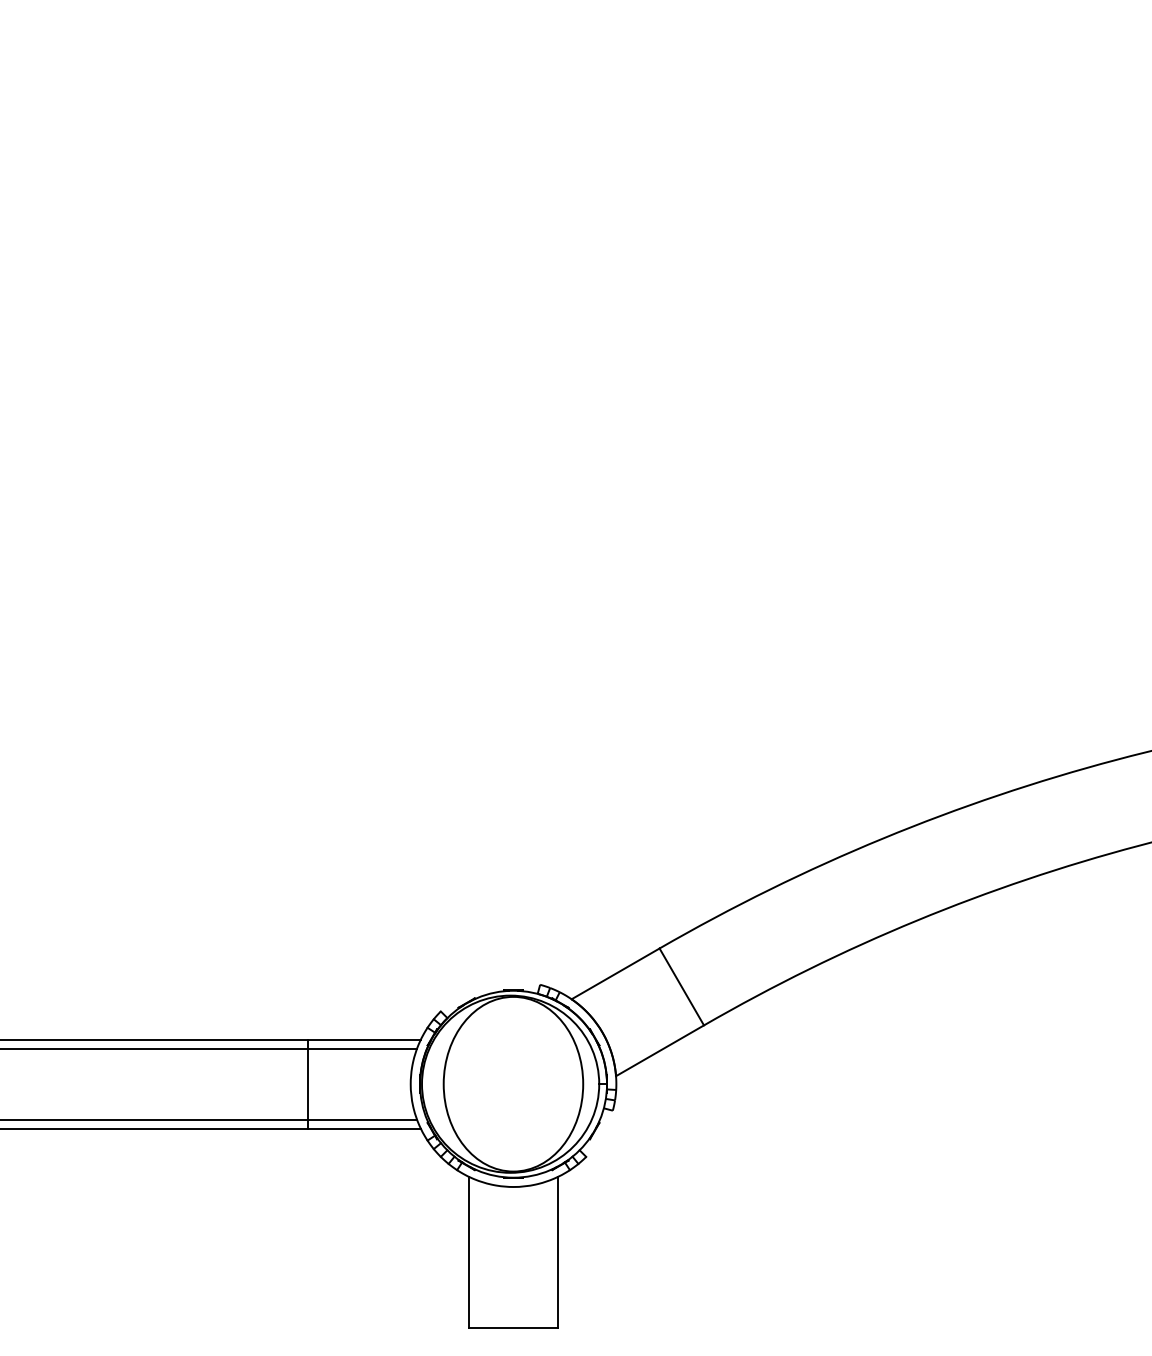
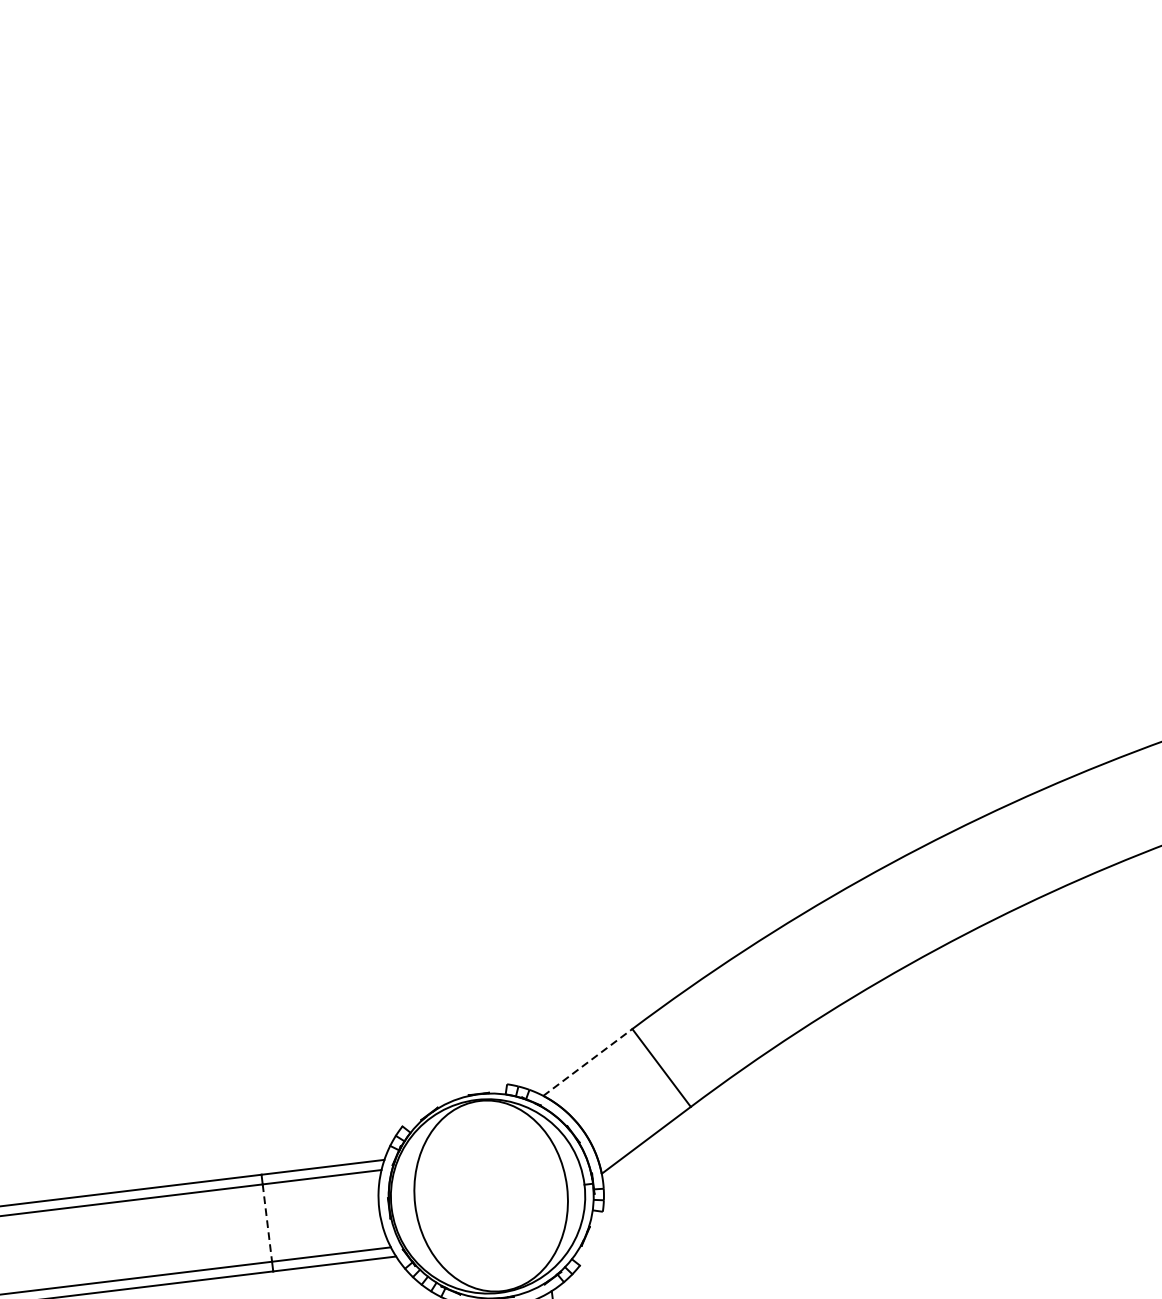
line: (615, 973) -> (587, 1062), solid -> dashed
line: (307, 1084) -> (266, 1223), solid -> dashed

